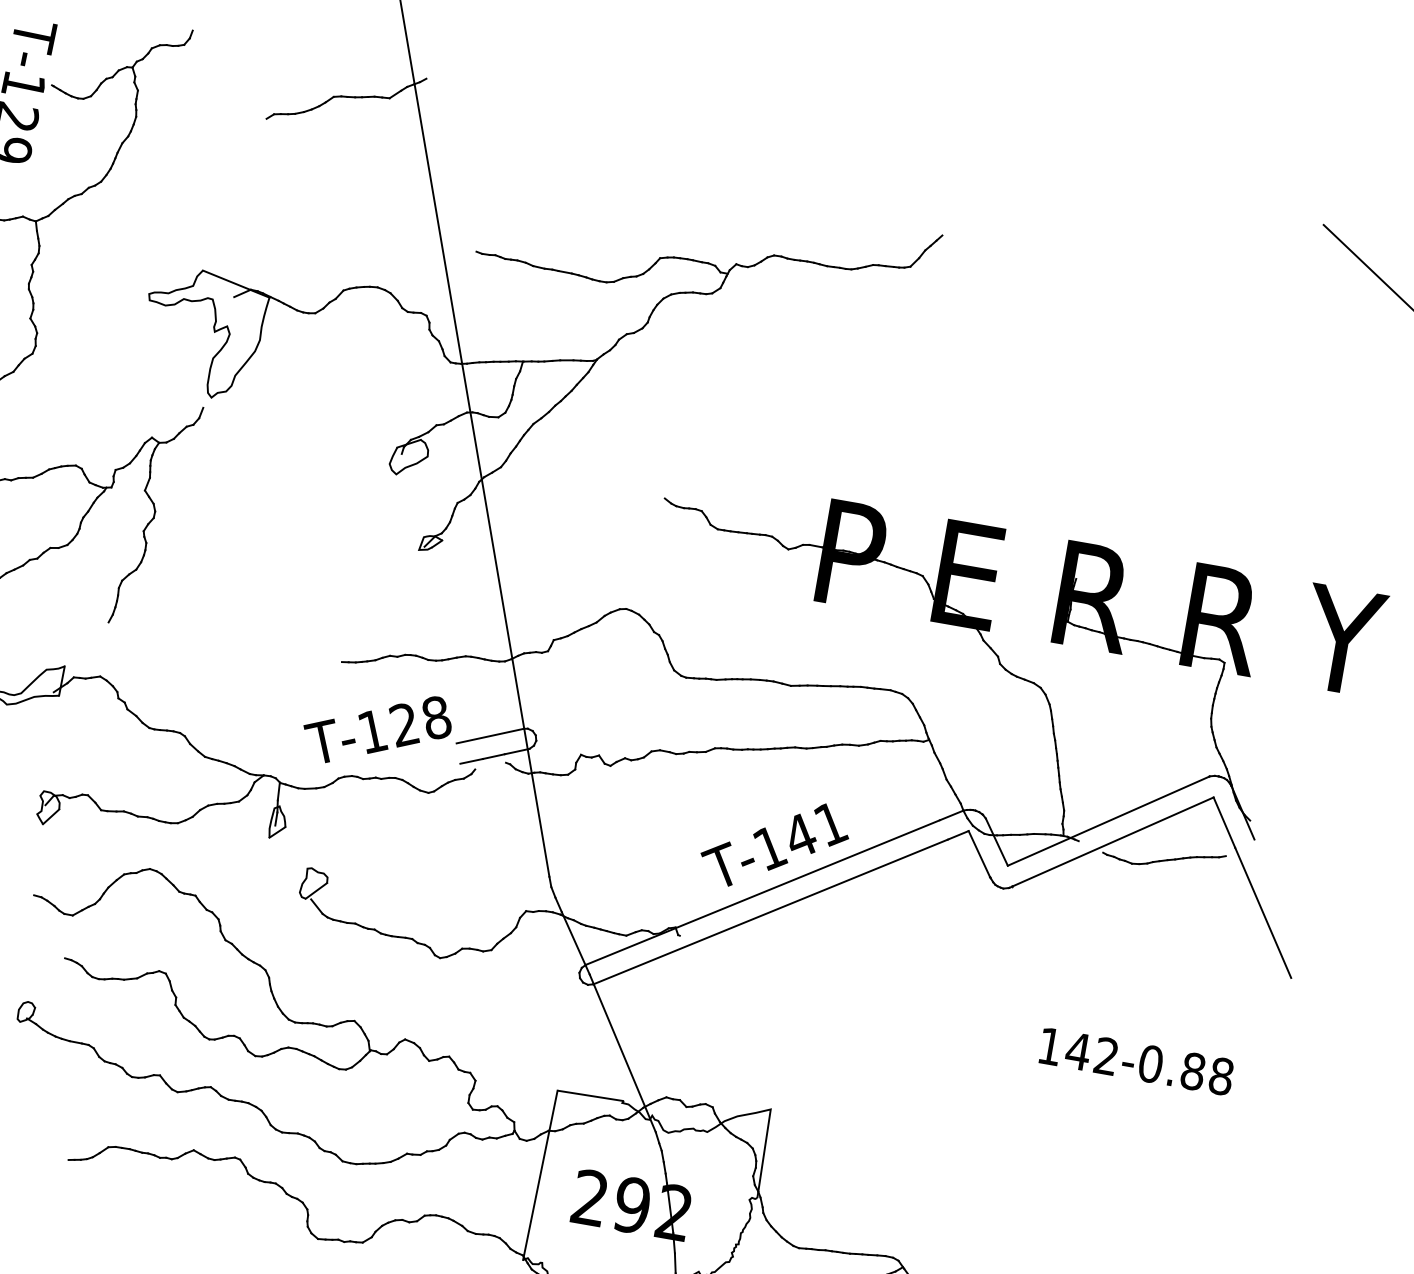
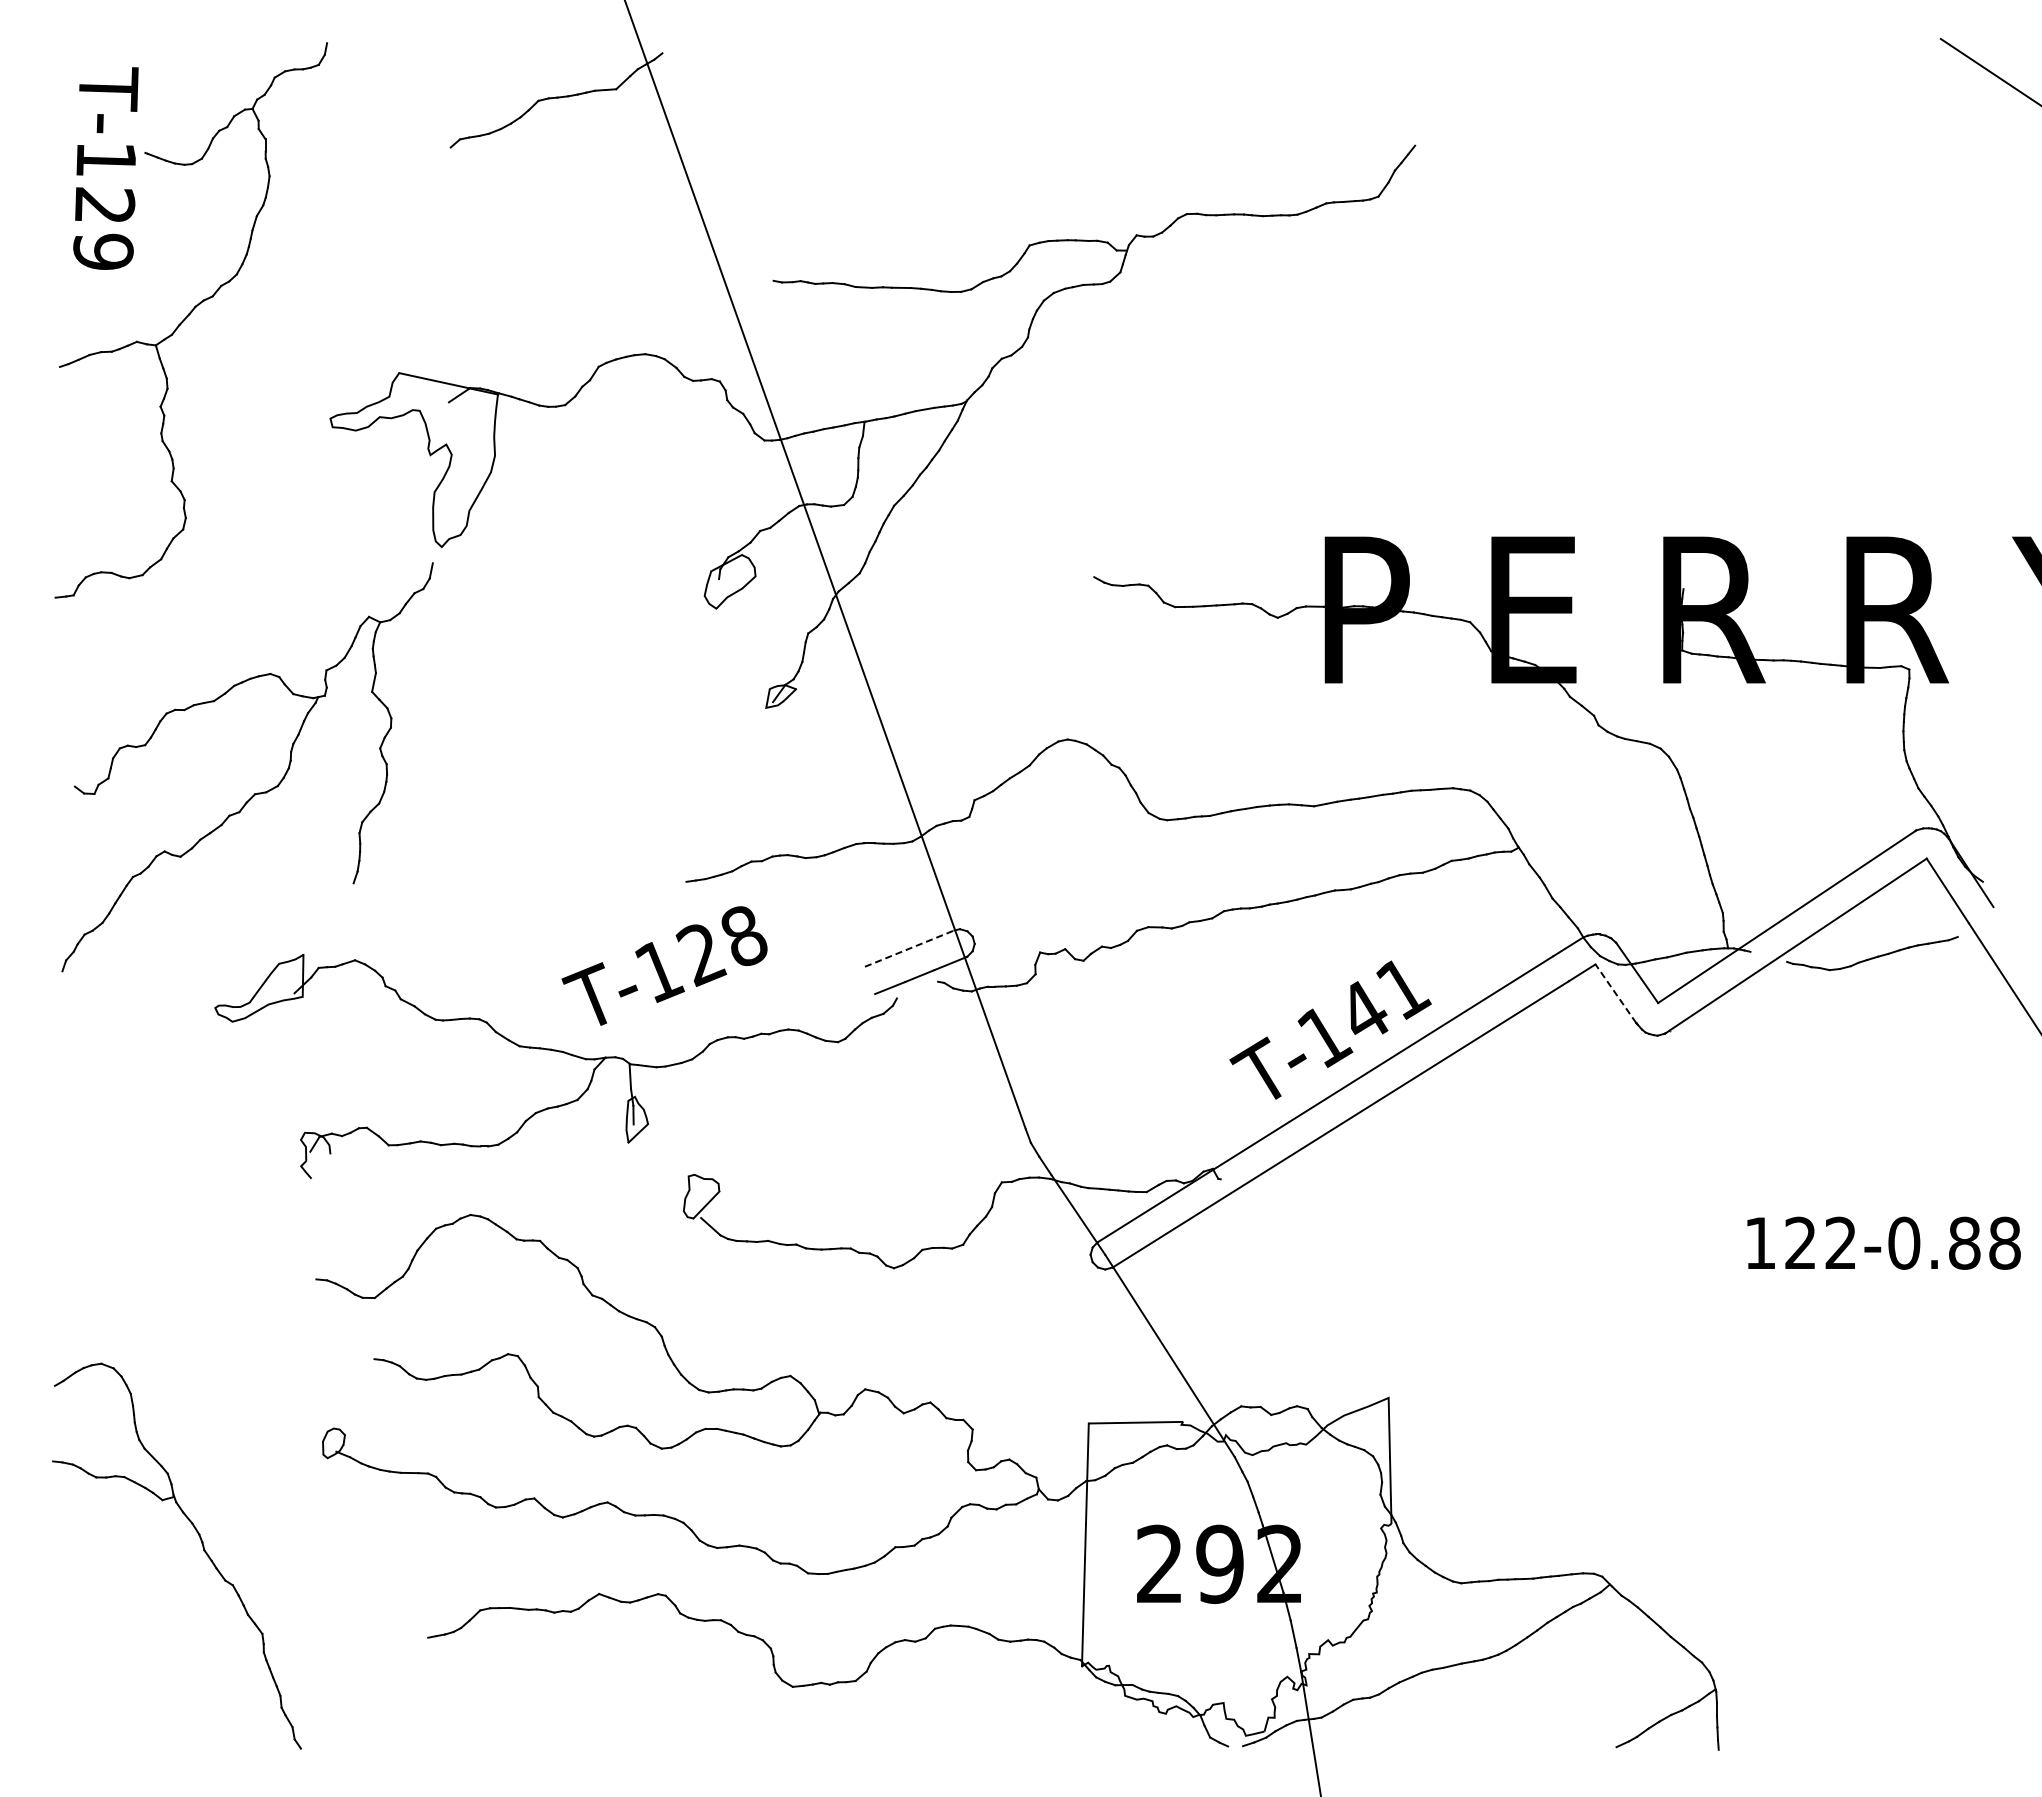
text: (377, 728) -> (664, 965), moved
line: (490, 736) -> (910, 948), solid -> dashed
line: (50, 816) -> (320, 1166), removed
line: (979, 853) -> (1615, 993), solid -> dashed
text: (1078, 1050) -> (1800, 1242), 142-0.88 -> 122-0.88

